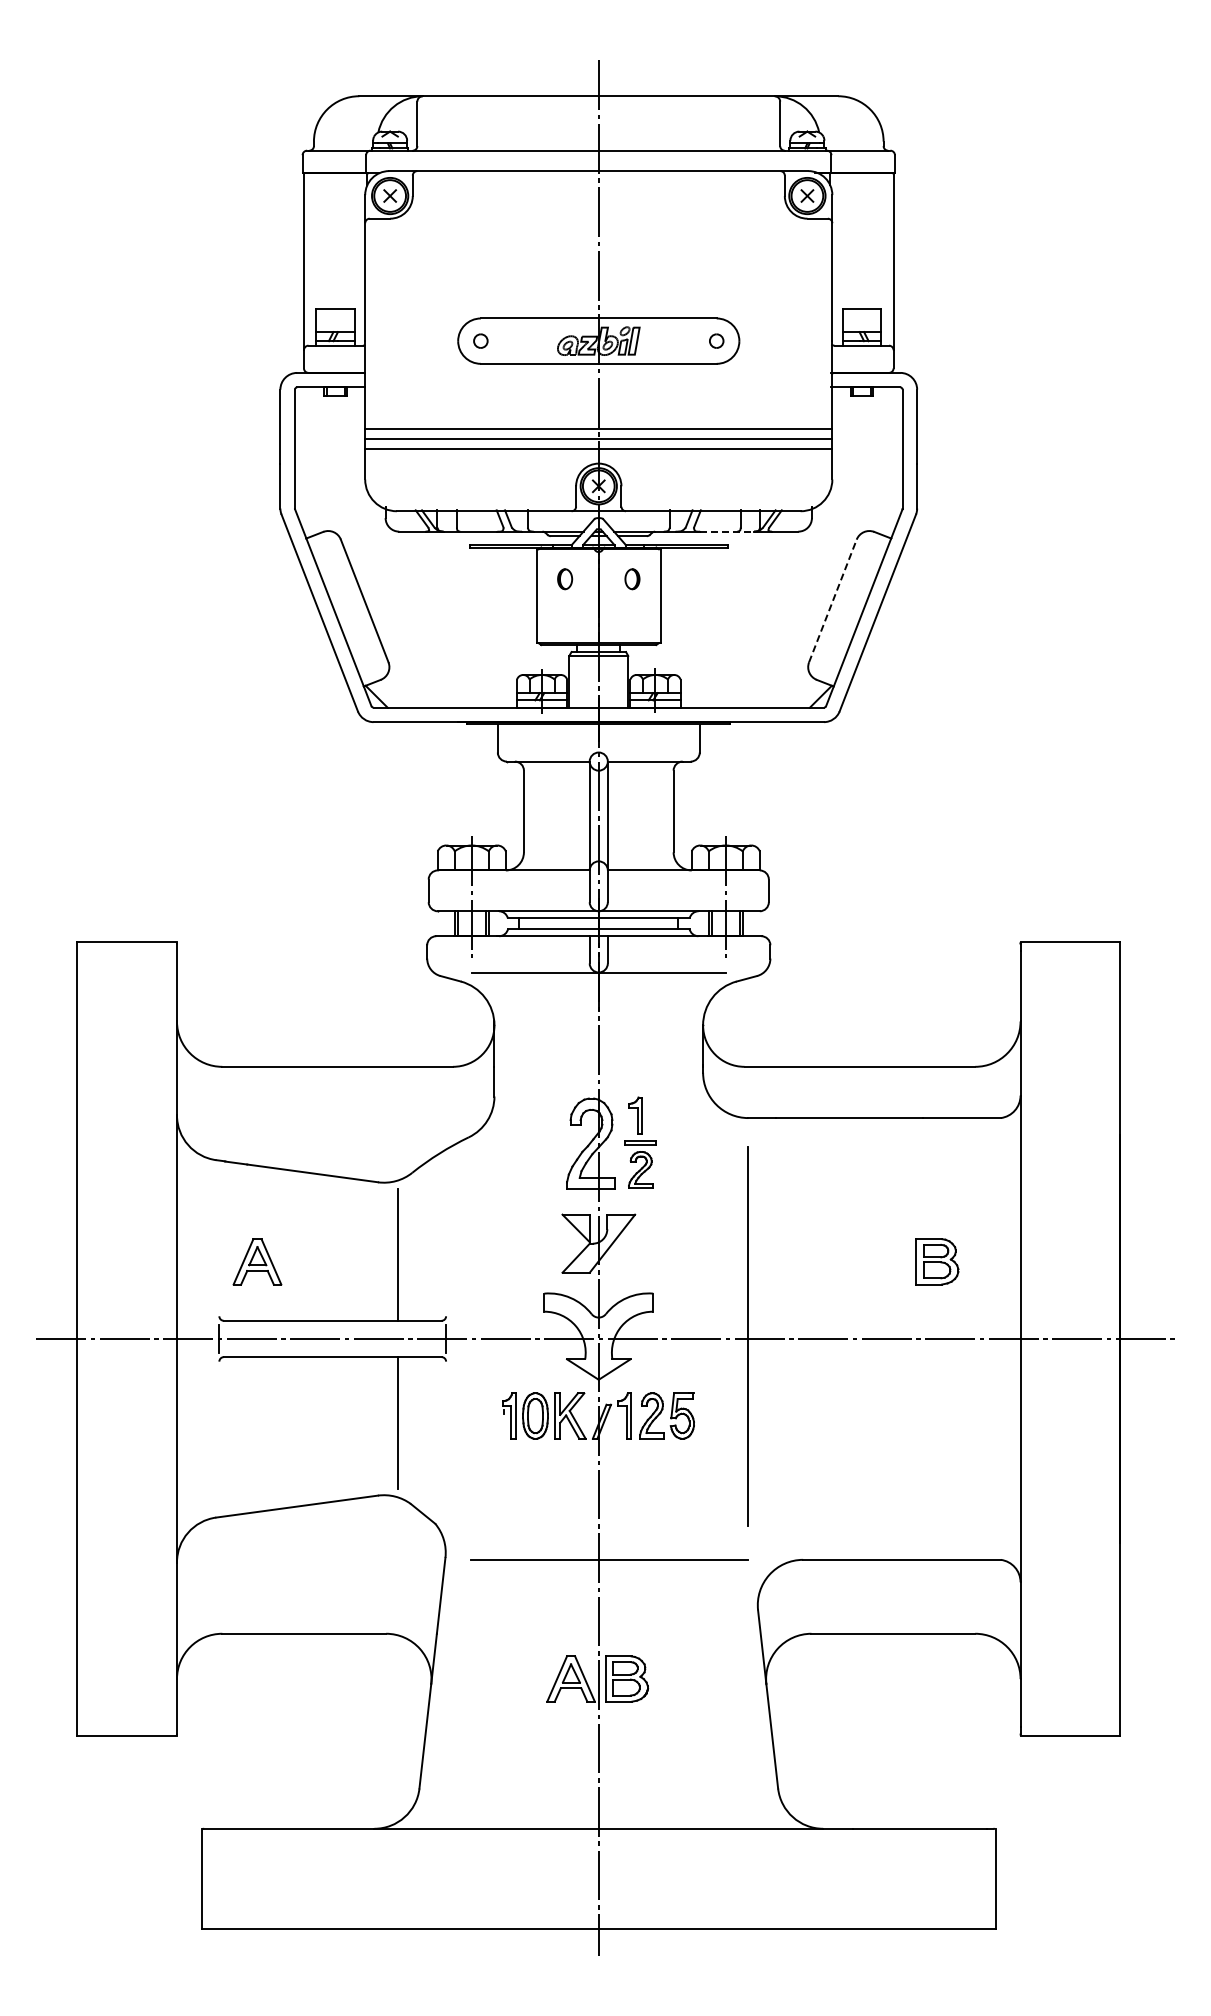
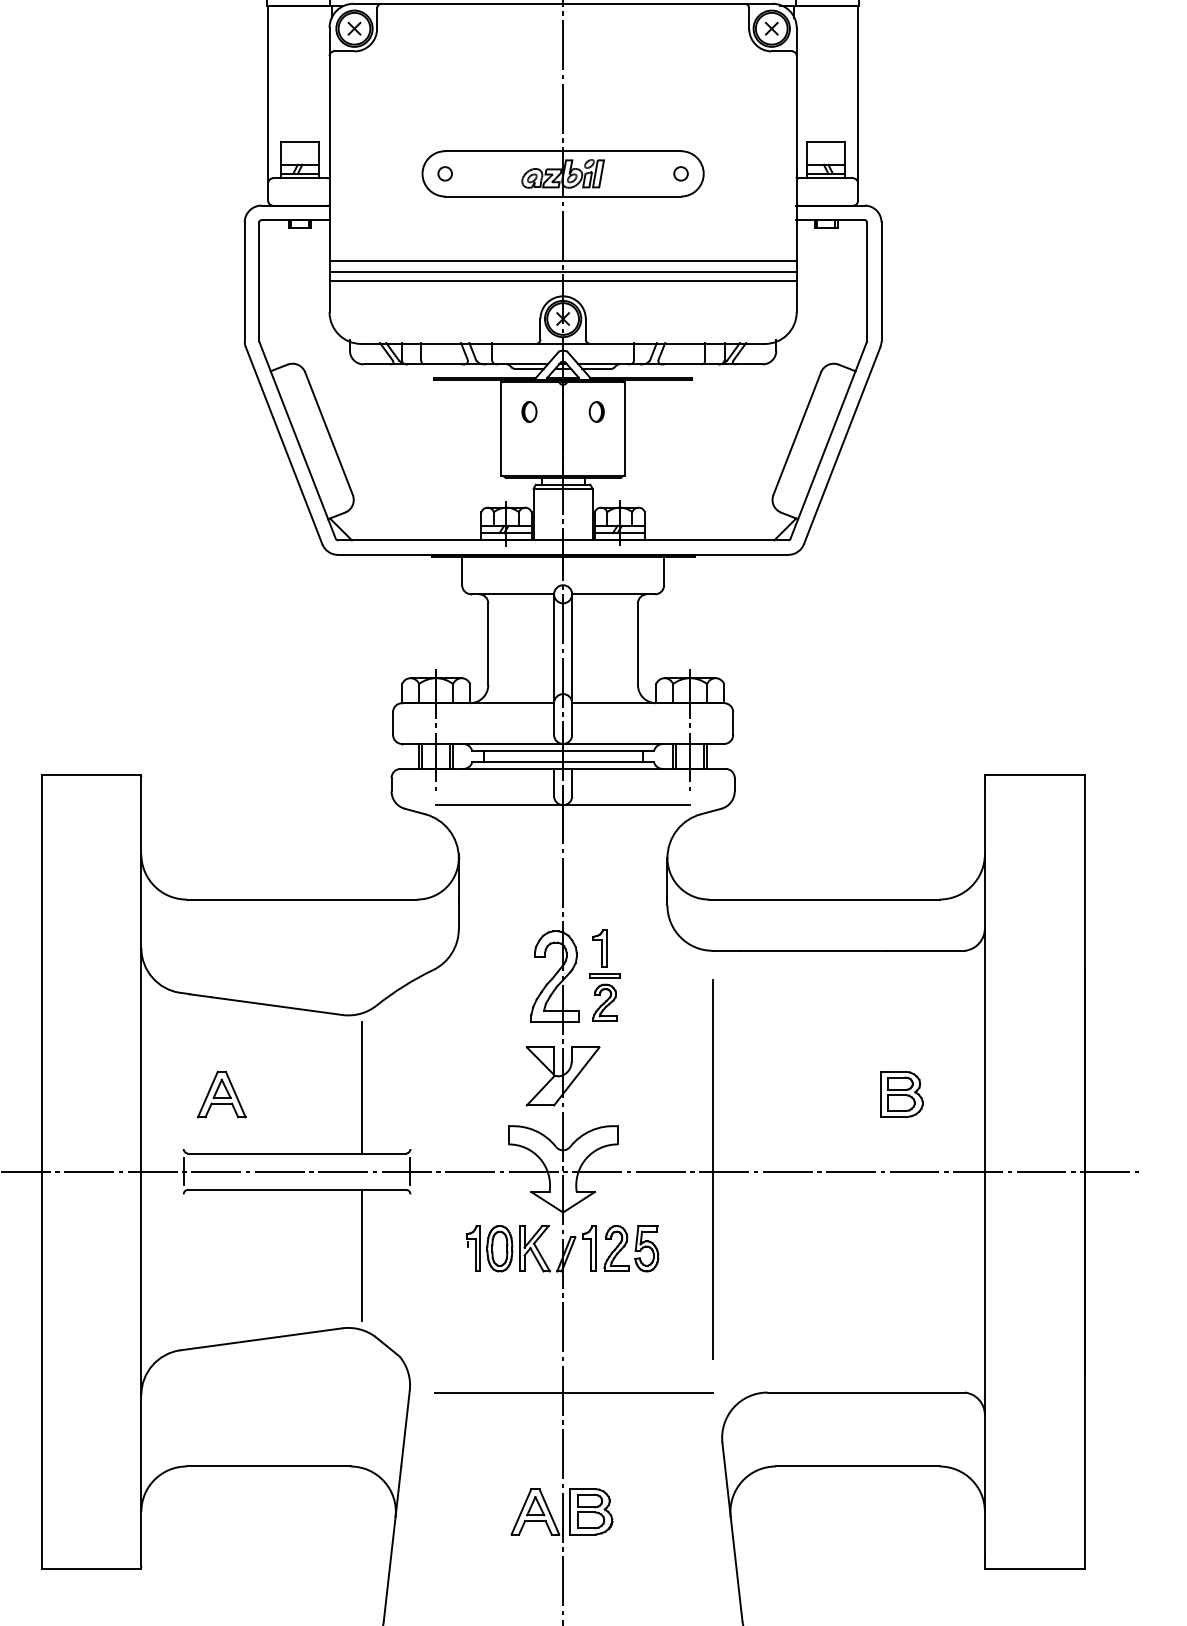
line: (727, 531) -> (691, 364), dashed -> solid
line: (832, 601) -> (796, 434), dashed -> solid

